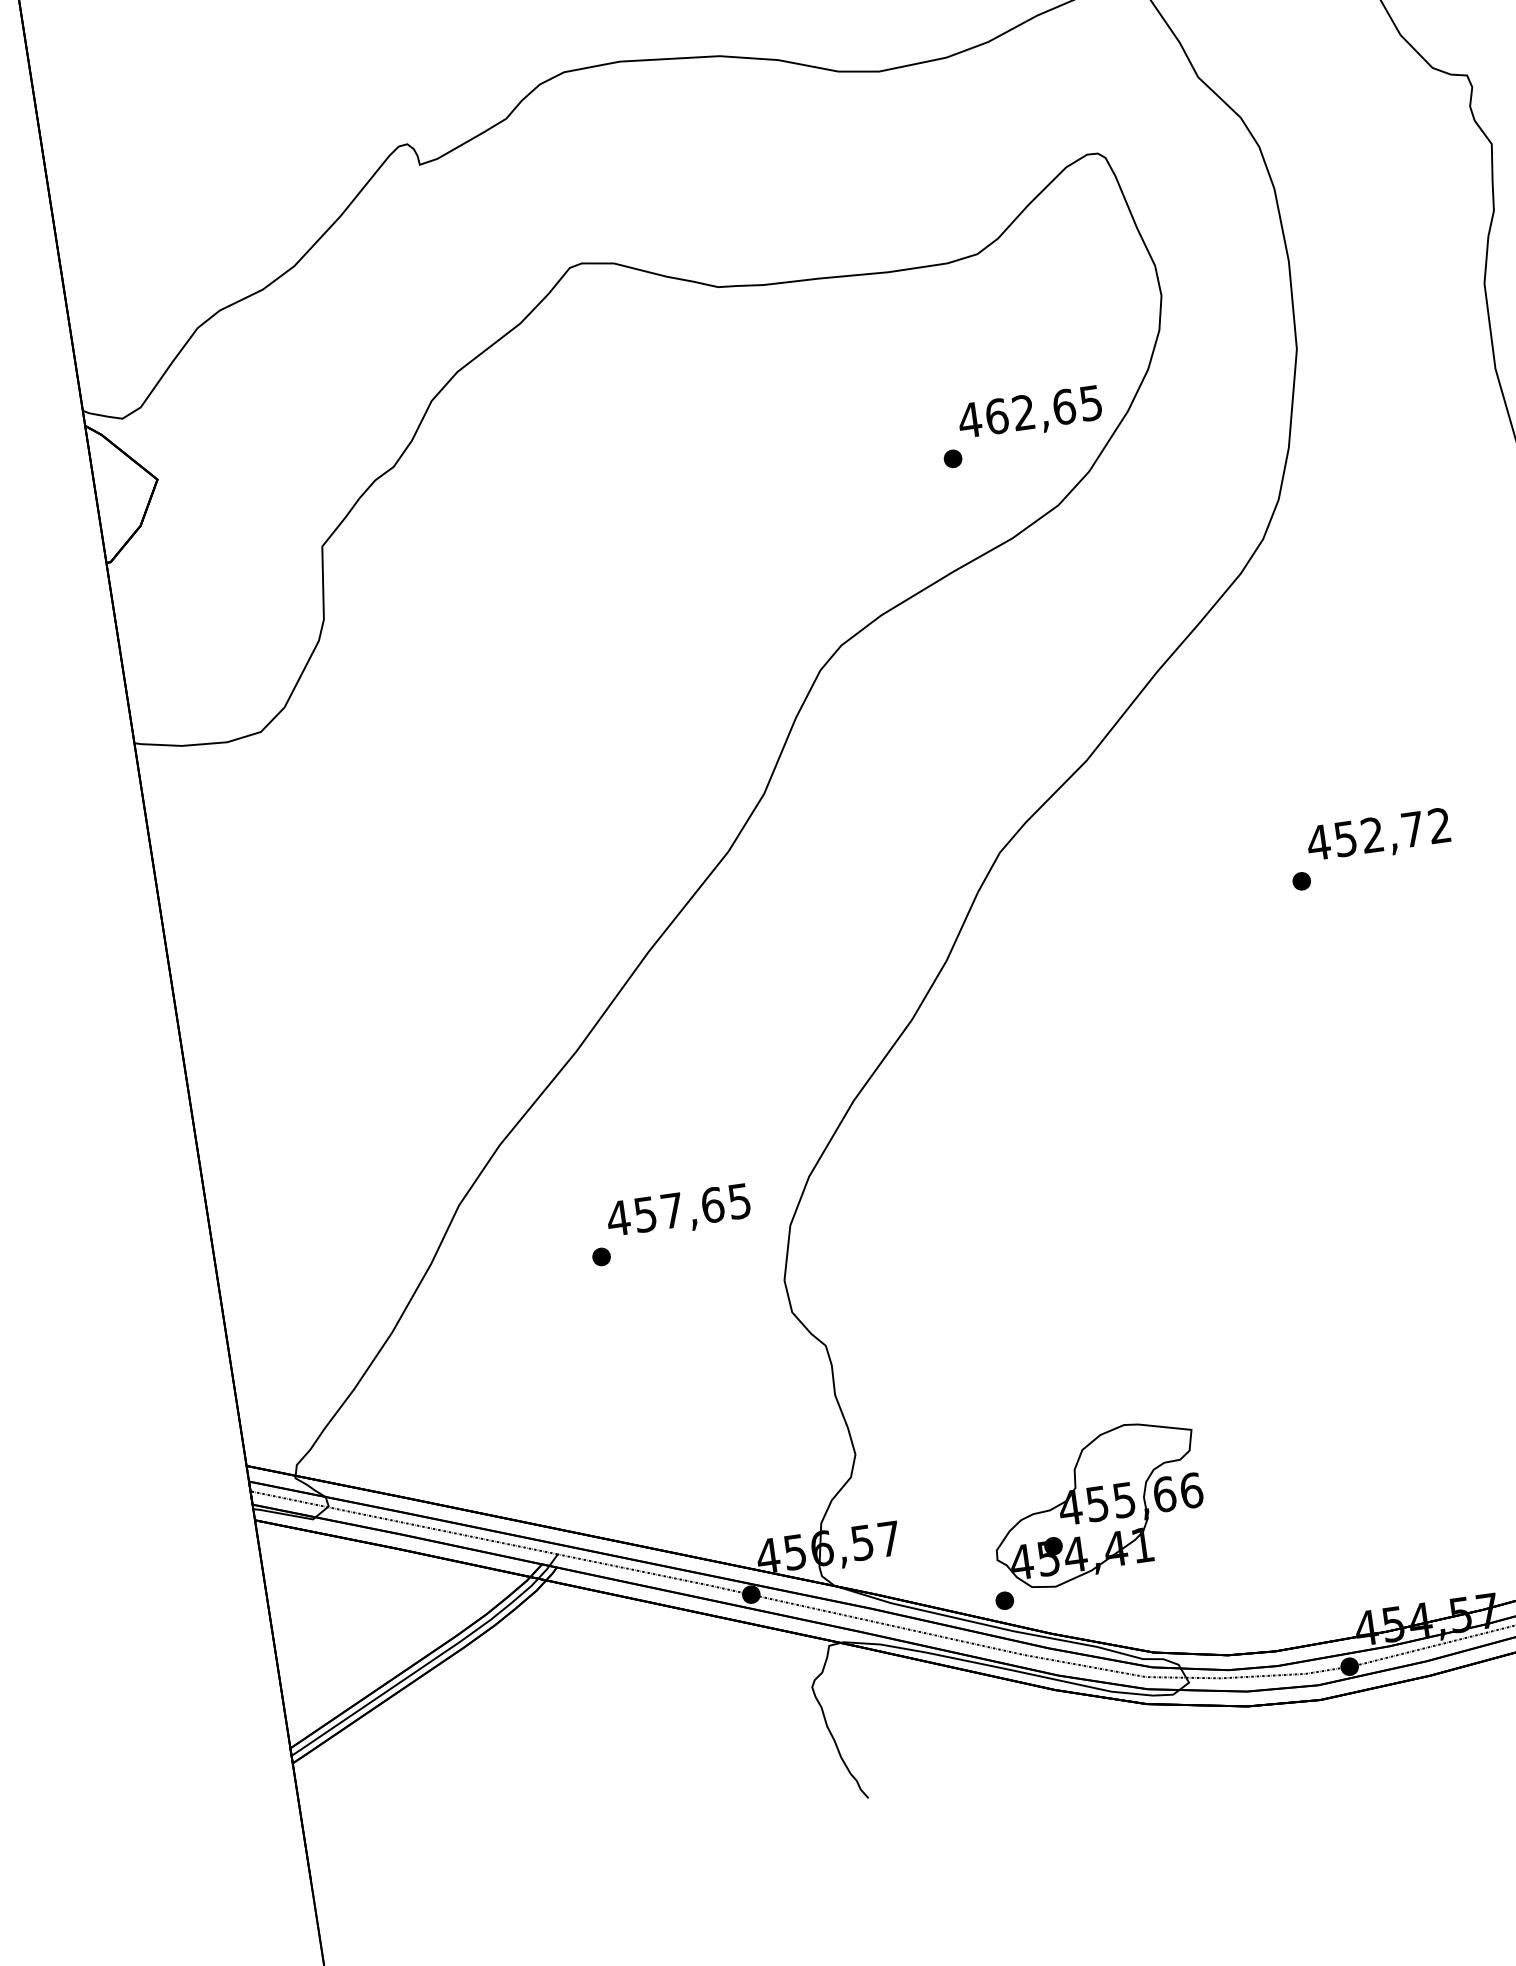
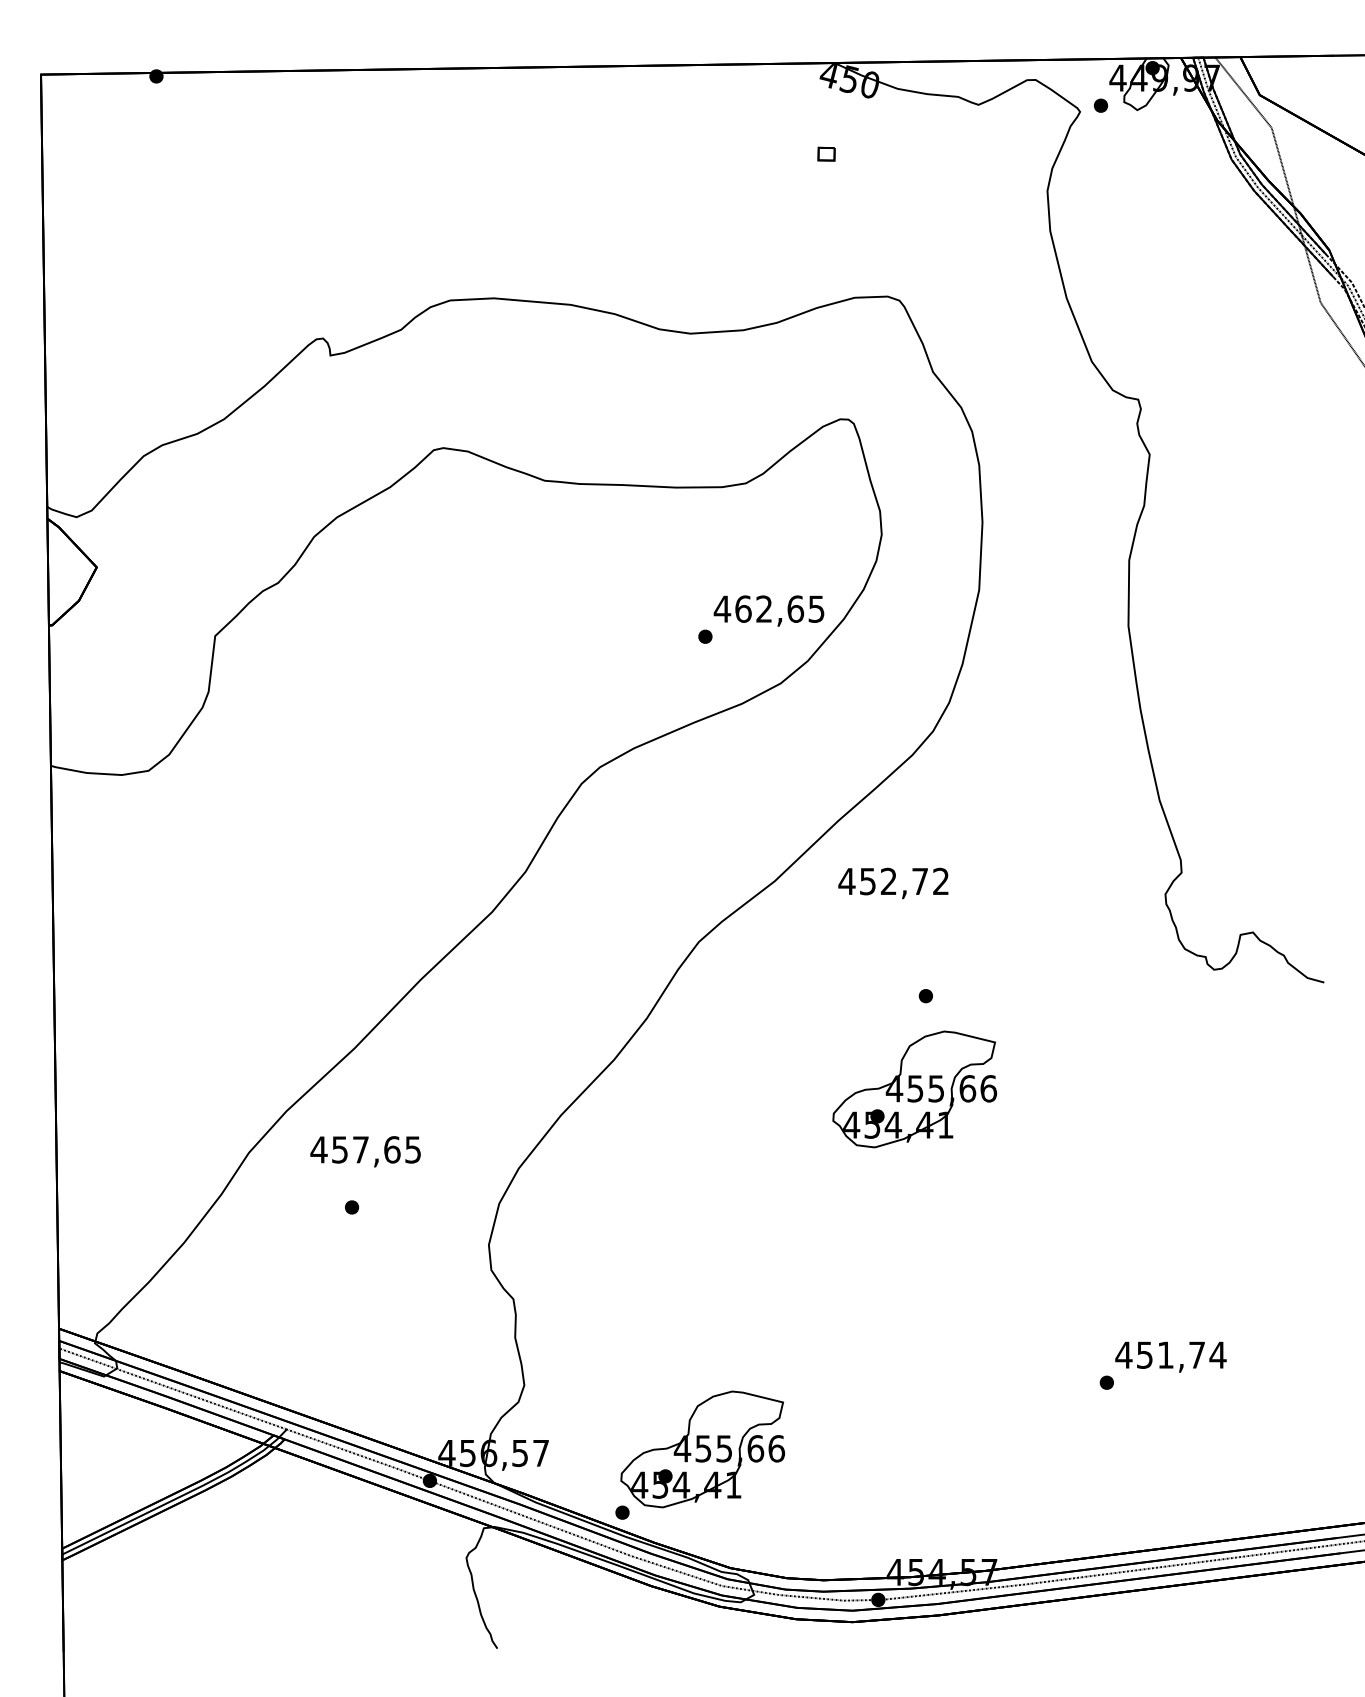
text: (1378, 836) -> (893, 883), moved
part: (1303, 1003) -> (914, 1089), added
text: (678, 1212) -> (365, 1151), moved

